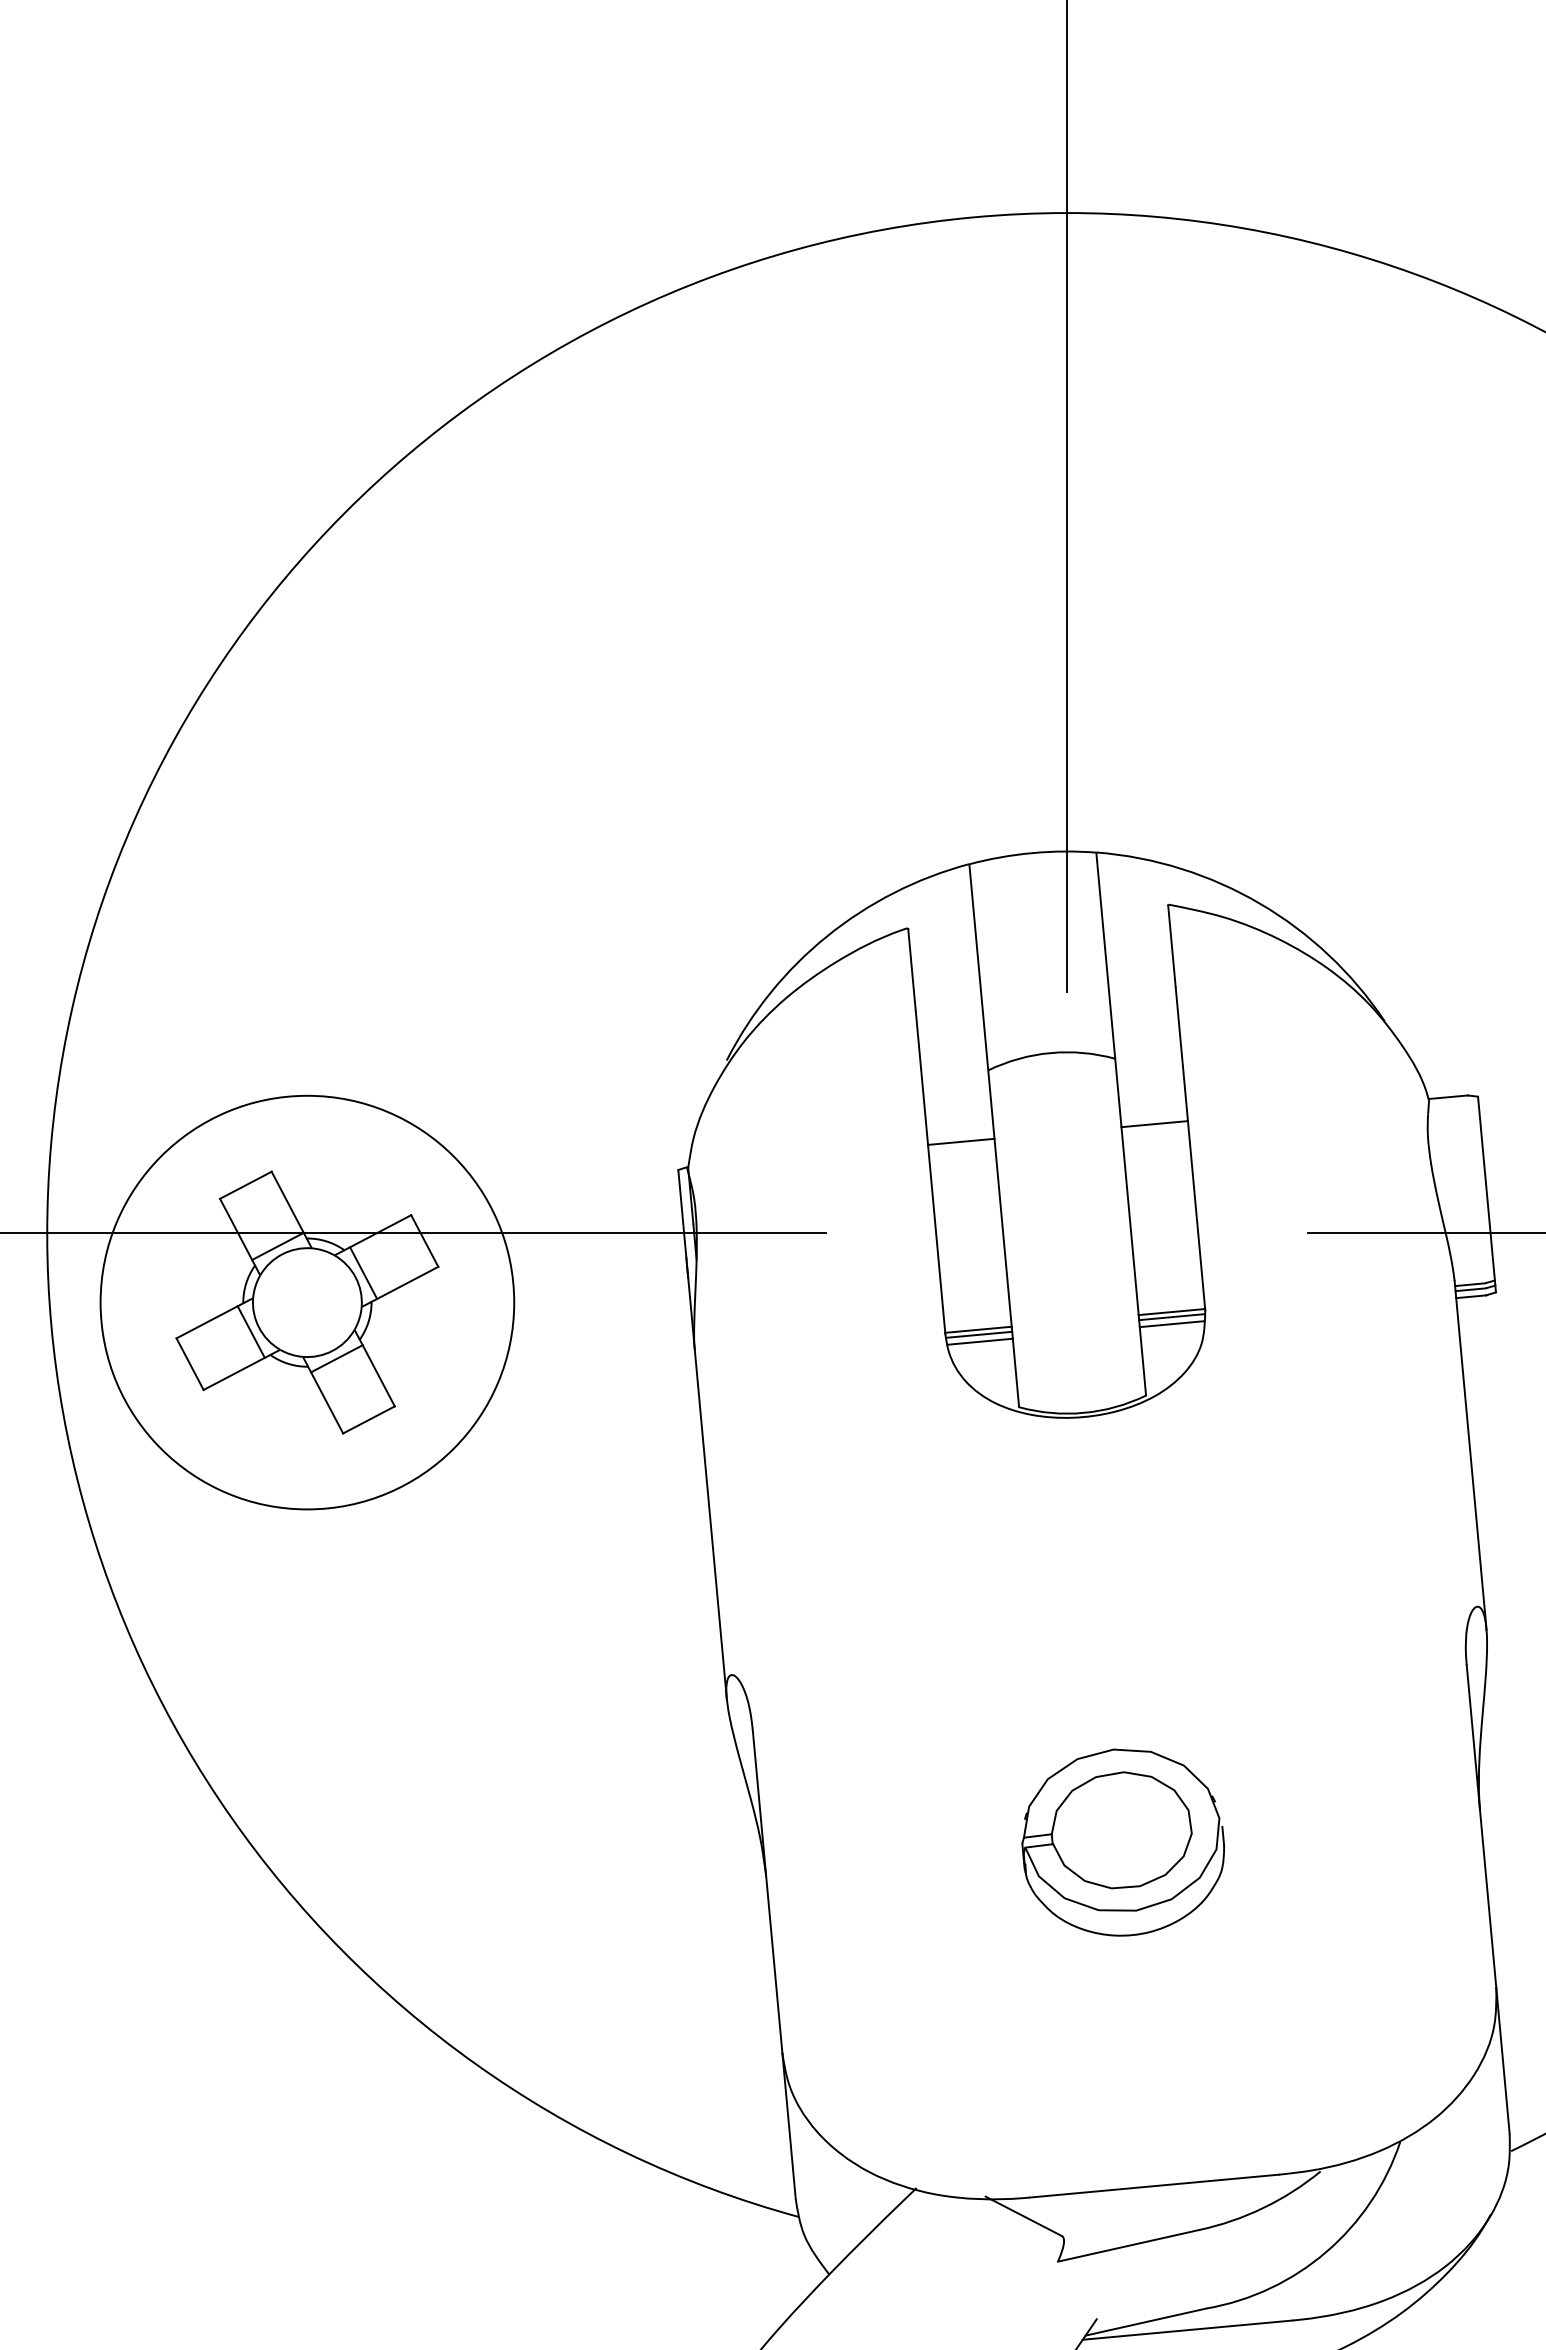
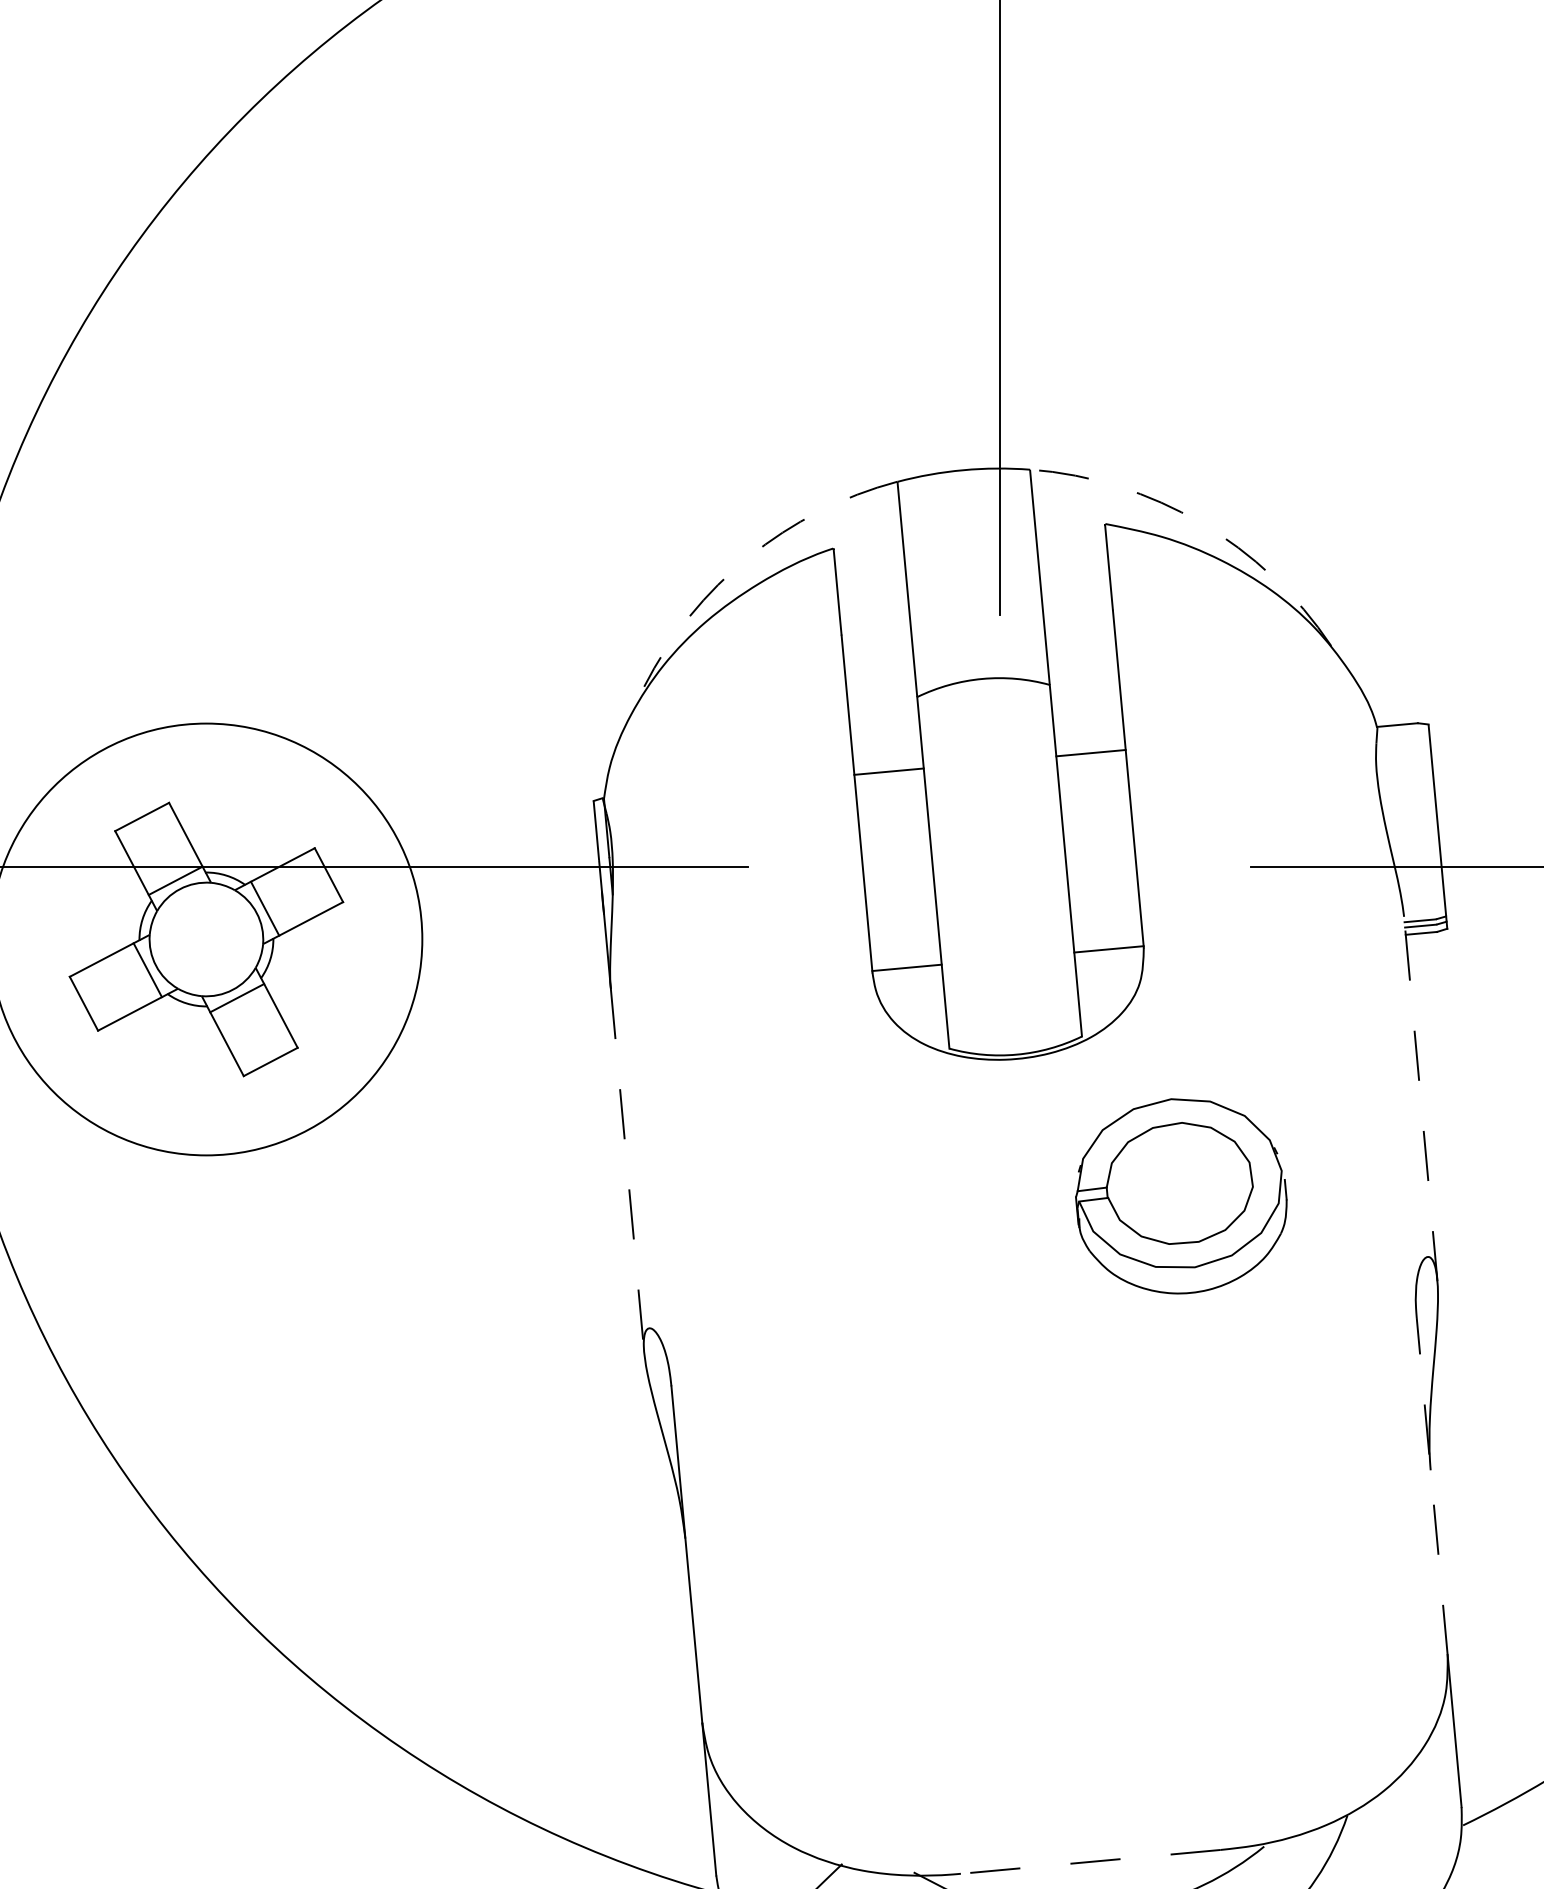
arc: (1260, 903) -> (1201, 522), solid -> dashed
arc: (827, 936) -> (749, 557), solid -> dashed
line: (1171, 1317) -> (1108, 955), removed
line: (1171, 1324) -> (1108, 962), removed
line: (979, 1334) -> (908, 972), removed
line: (979, 1341) -> (908, 980), removed
line: (1470, 1454) -> (1420, 1098), solid -> dashed
line: (710, 1525) -> (627, 1172), solid -> dashed
line: (1481, 1826) -> (1432, 1486), solid -> dashed
part: (1123, 1842) -> (1181, 1196), moved
line: (1154, 2186) -> (1090, 1862), solid -> dashed

